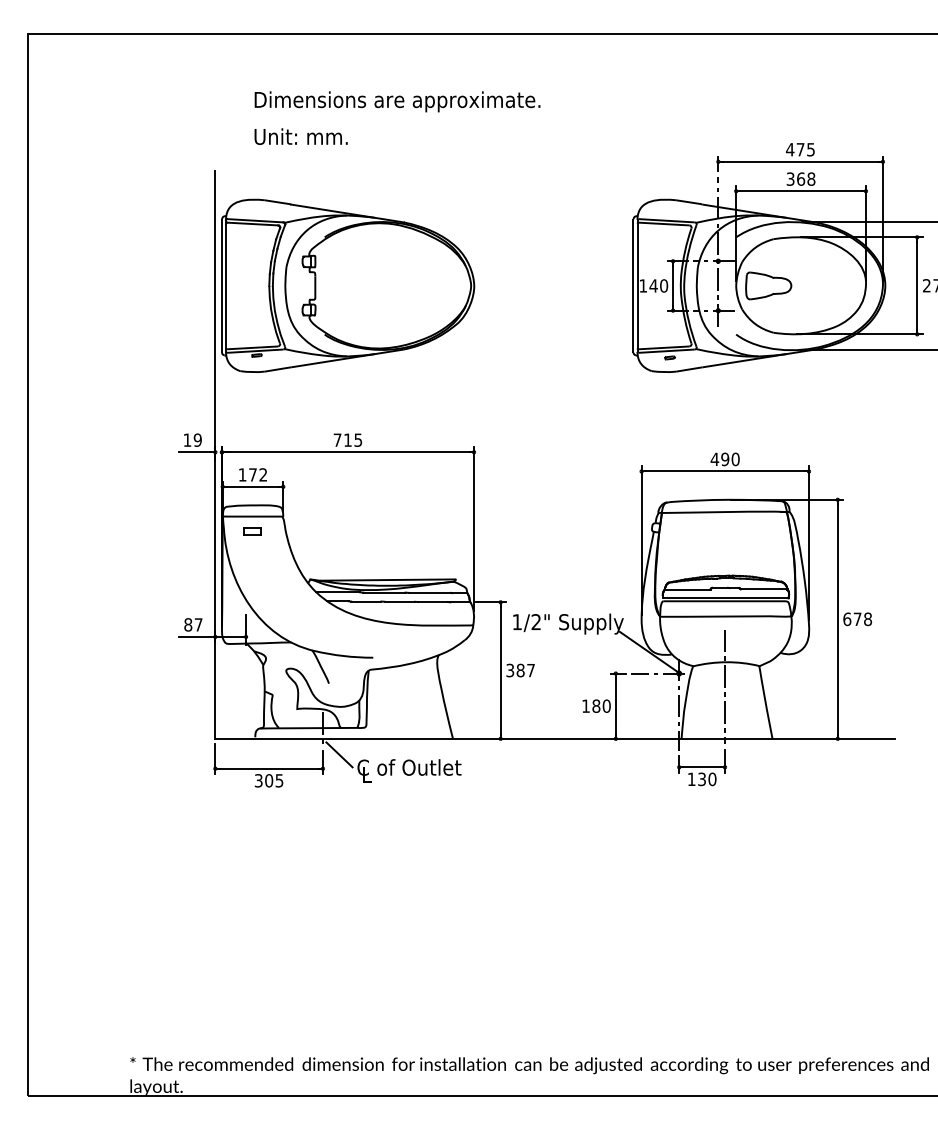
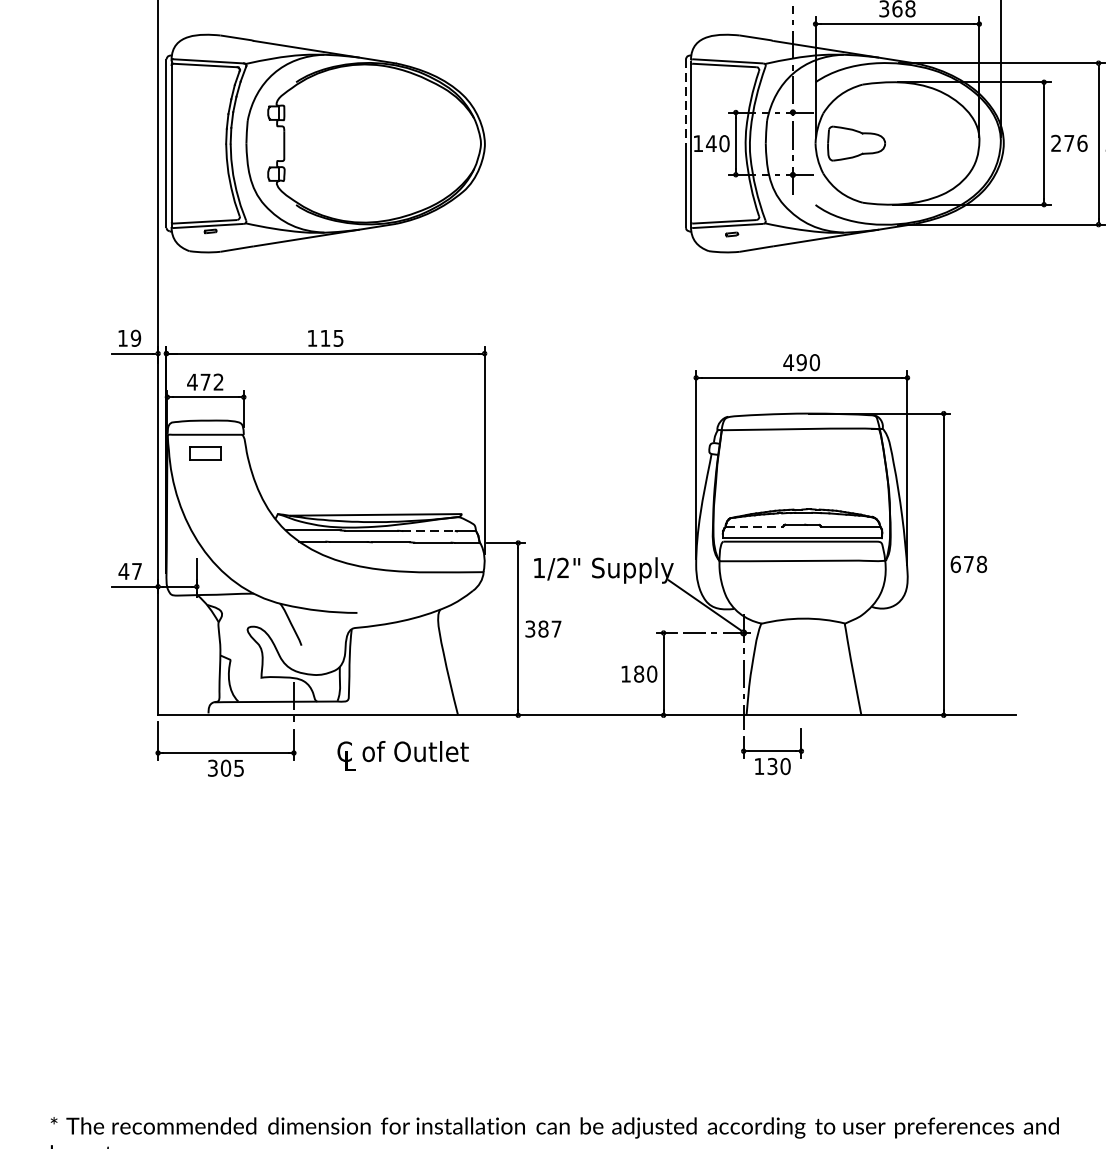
line: (633, 253) -> (685, 102), solid -> dashed
text: (337, 439) -> (312, 337), 715 -> 115
text: (242, 474) -> (192, 381), 172 -> 472
part: (252, 531) -> (204, 453), size x1.4
line: (687, 589) -> (754, 526), solid -> dashed
line: (430, 592) -> (429, 530), solid -> dashed
text: (188, 624) -> (124, 570), 87 -> 47
line: (725, 686) -> (802, 649), removed
line: (339, 754) -> (314, 735), removed

